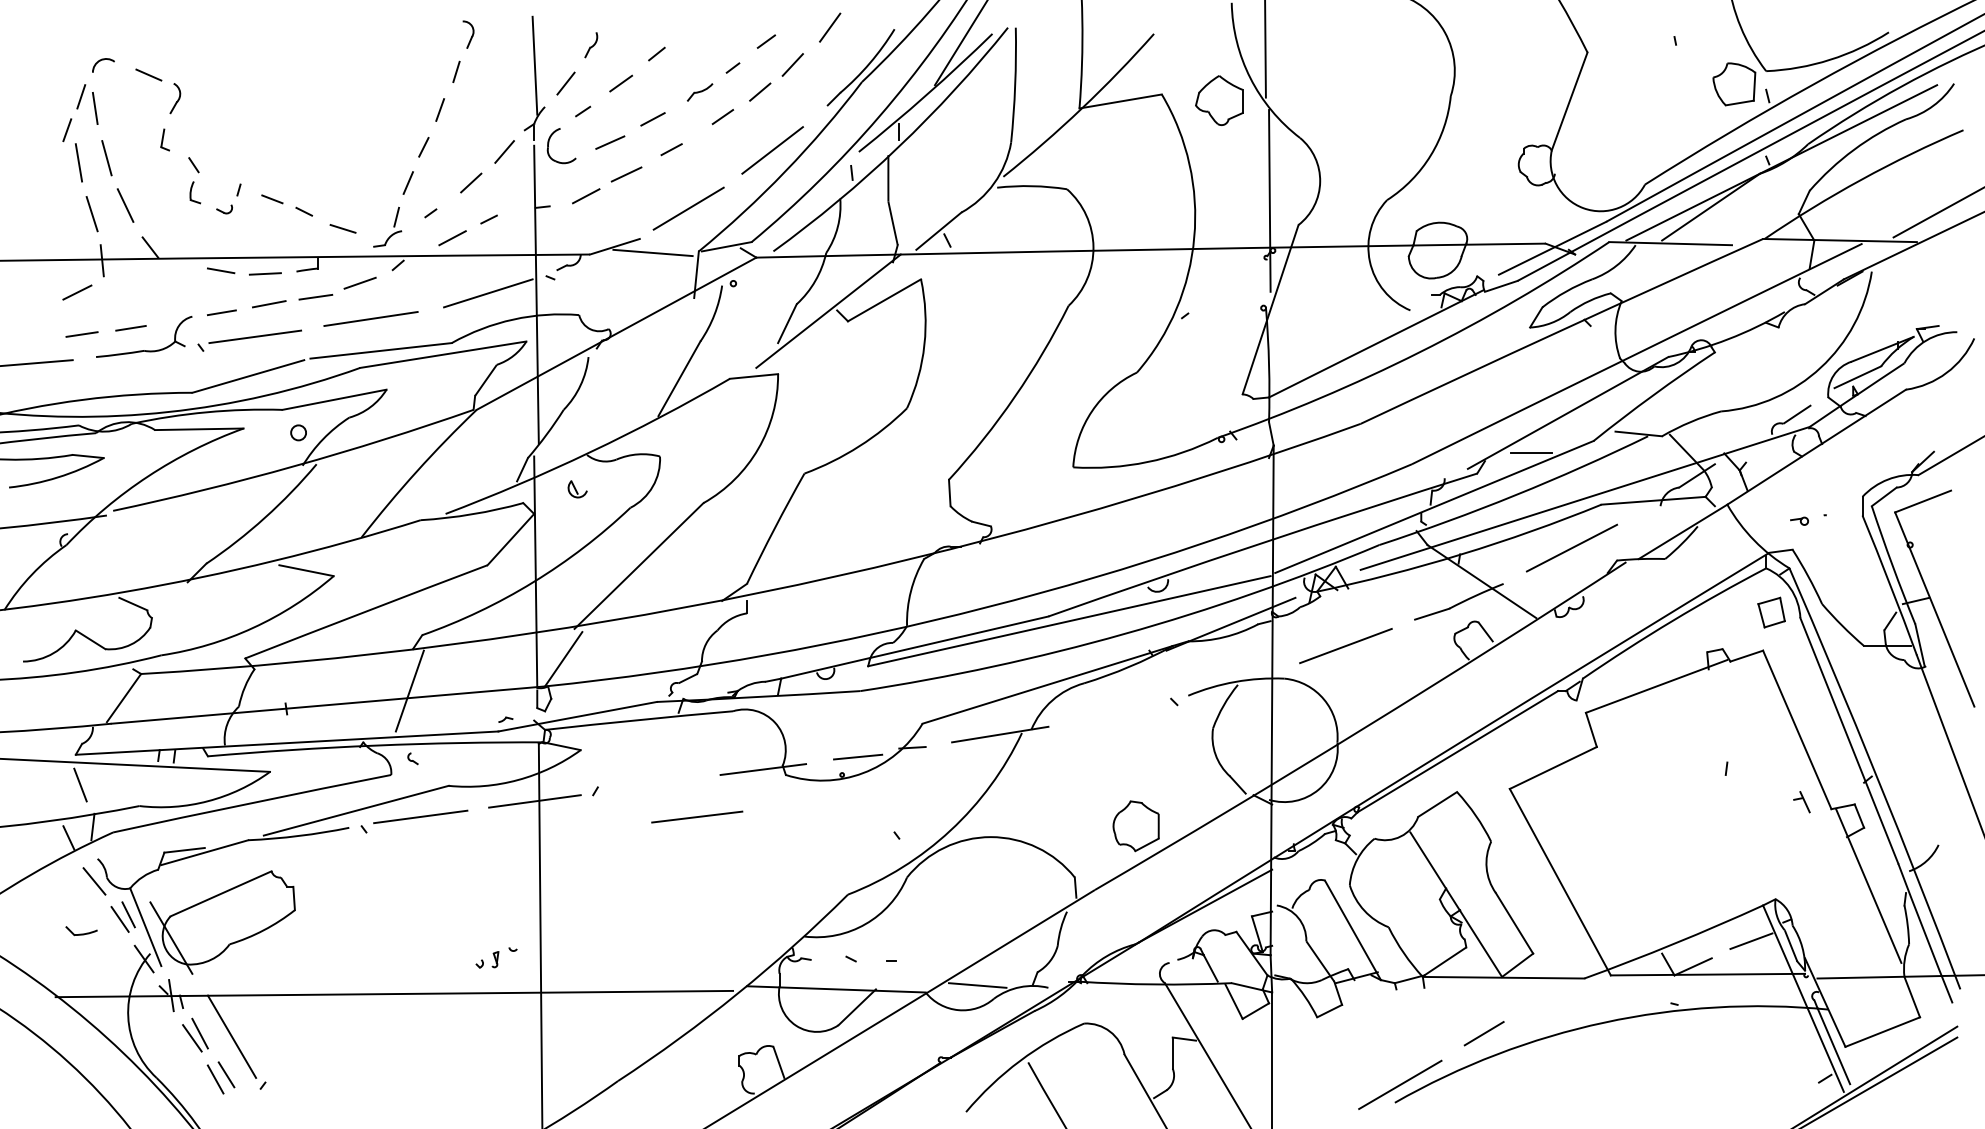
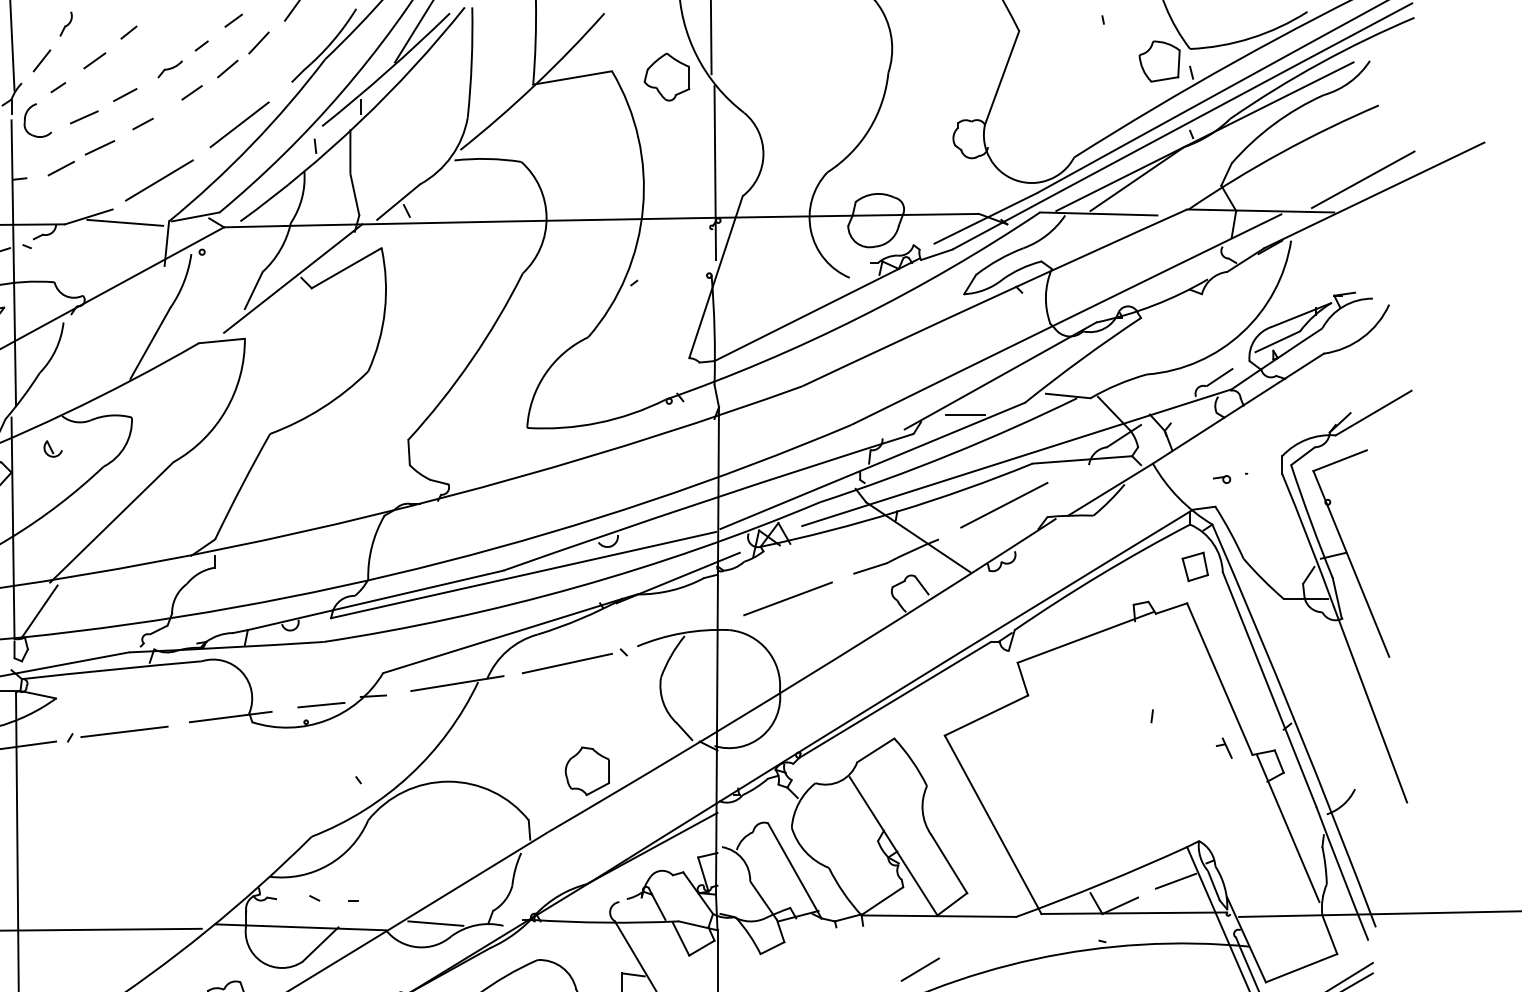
line: (1114, 713) -> (566, 663), added
line: (697, 816) -> (124, 731), moved

